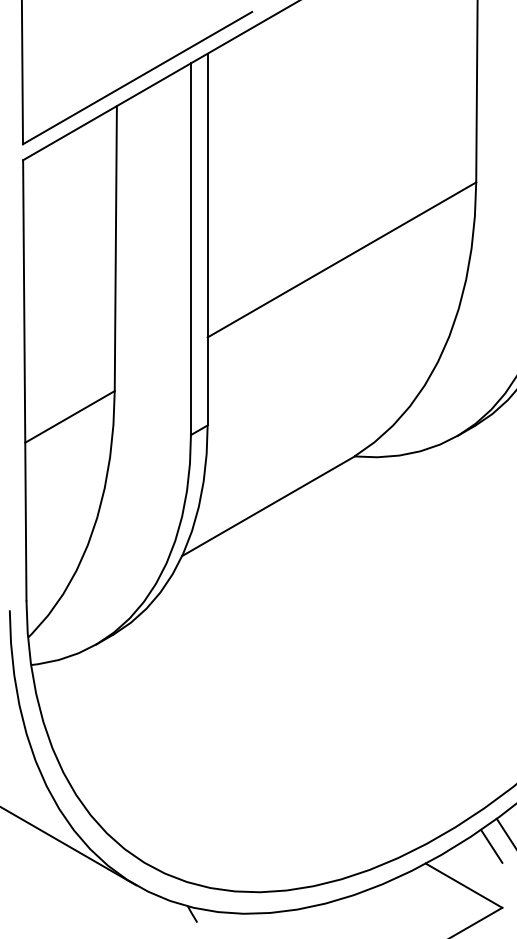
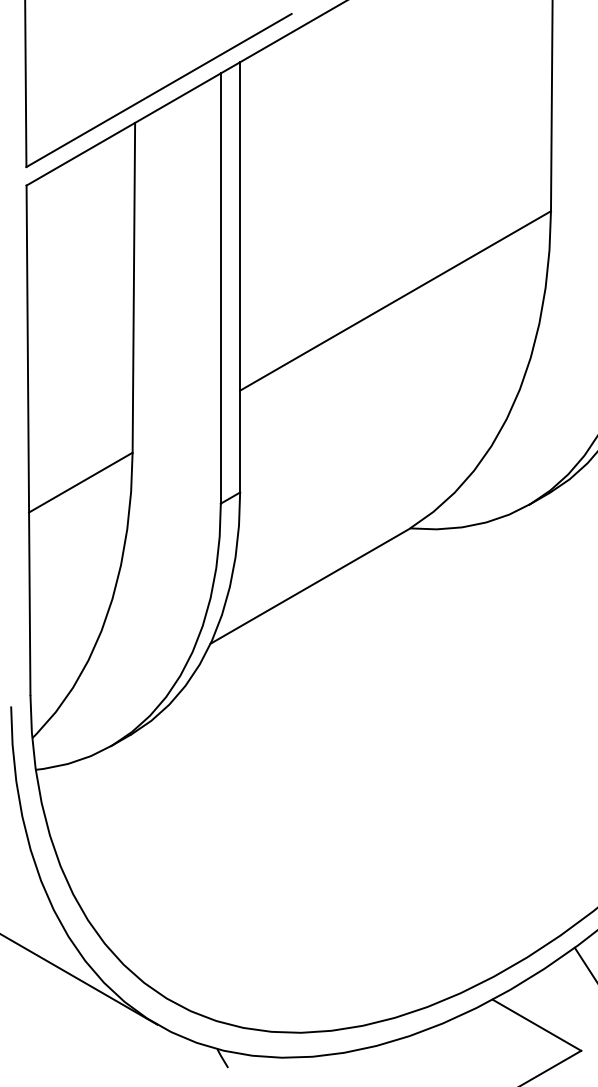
line: (491, 846) -> (568, 979), removed

